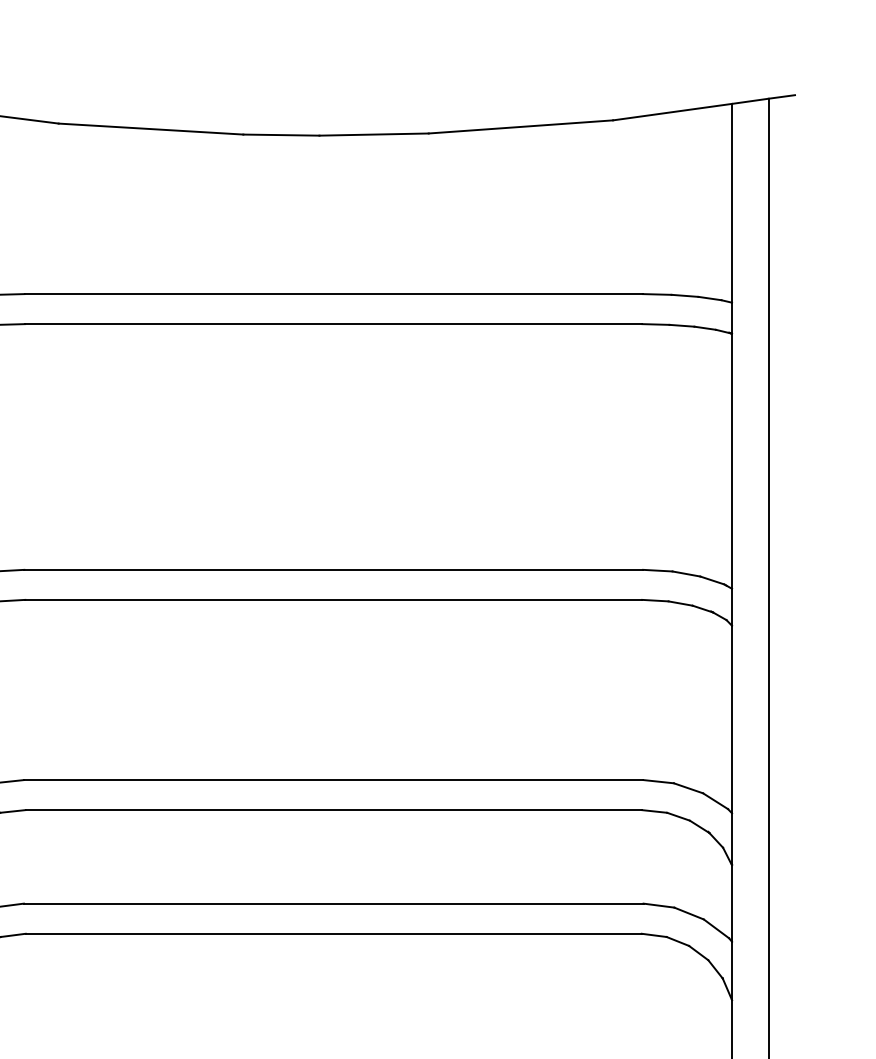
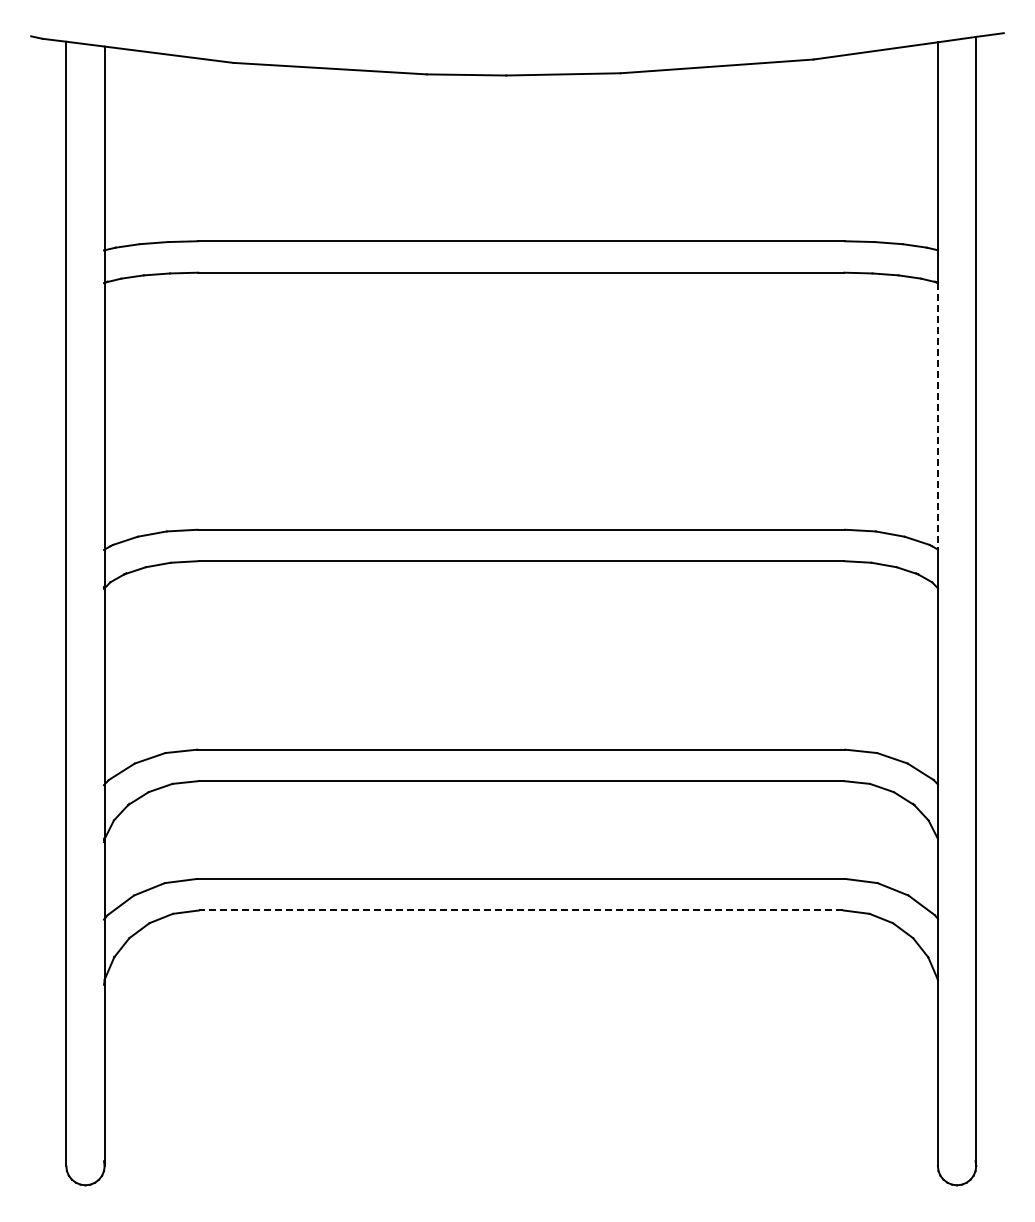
line: (731, 461) -> (937, 416), solid -> dashed
line: (333, 933) -> (520, 910), solid -> dashed

